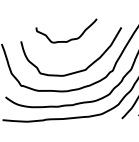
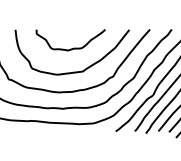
curve: (71, 38) -> (73, 47), moved

